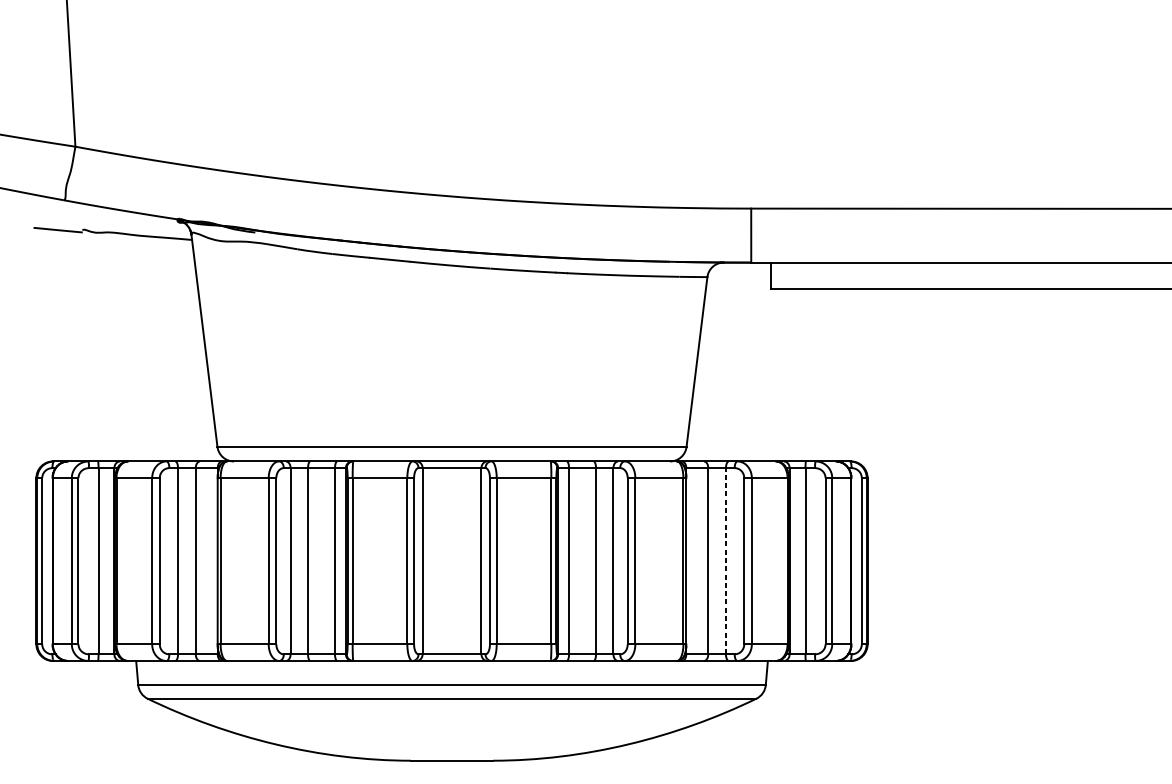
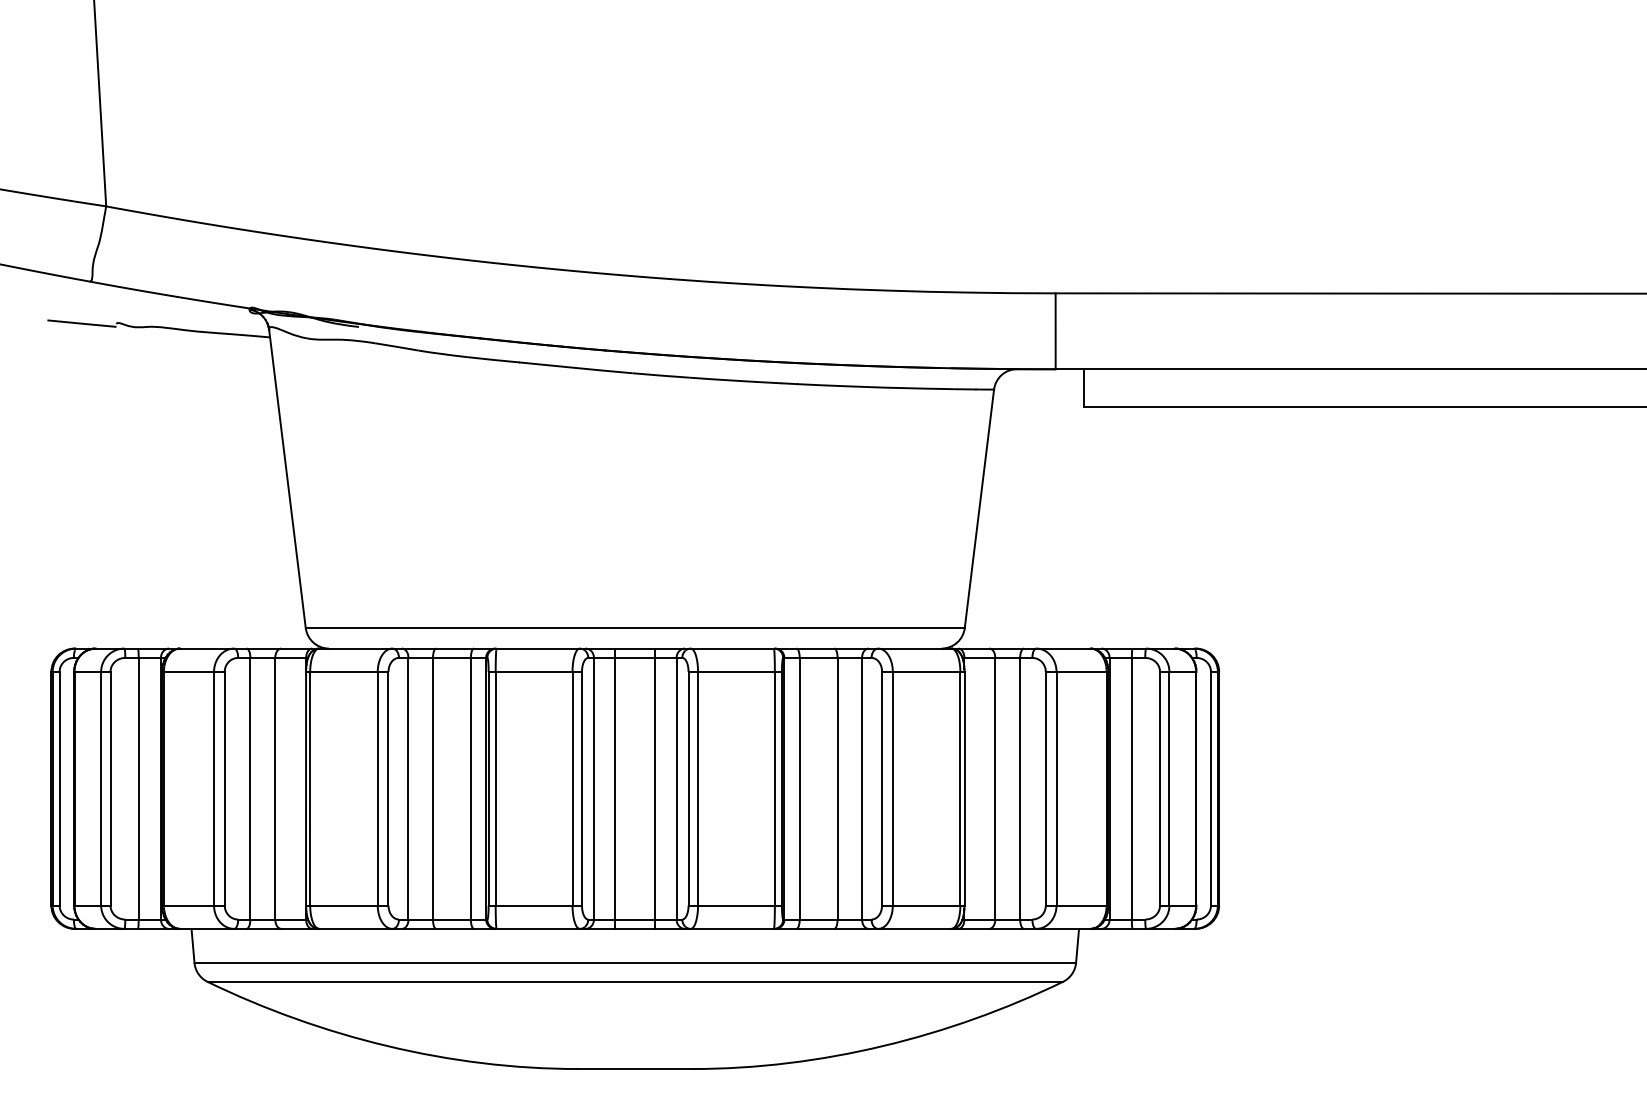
line: (437, 561) -> (615, 788), added
line: (466, 561) -> (655, 788), added
line: (726, 561) -> (1020, 788), dashed -> solid

